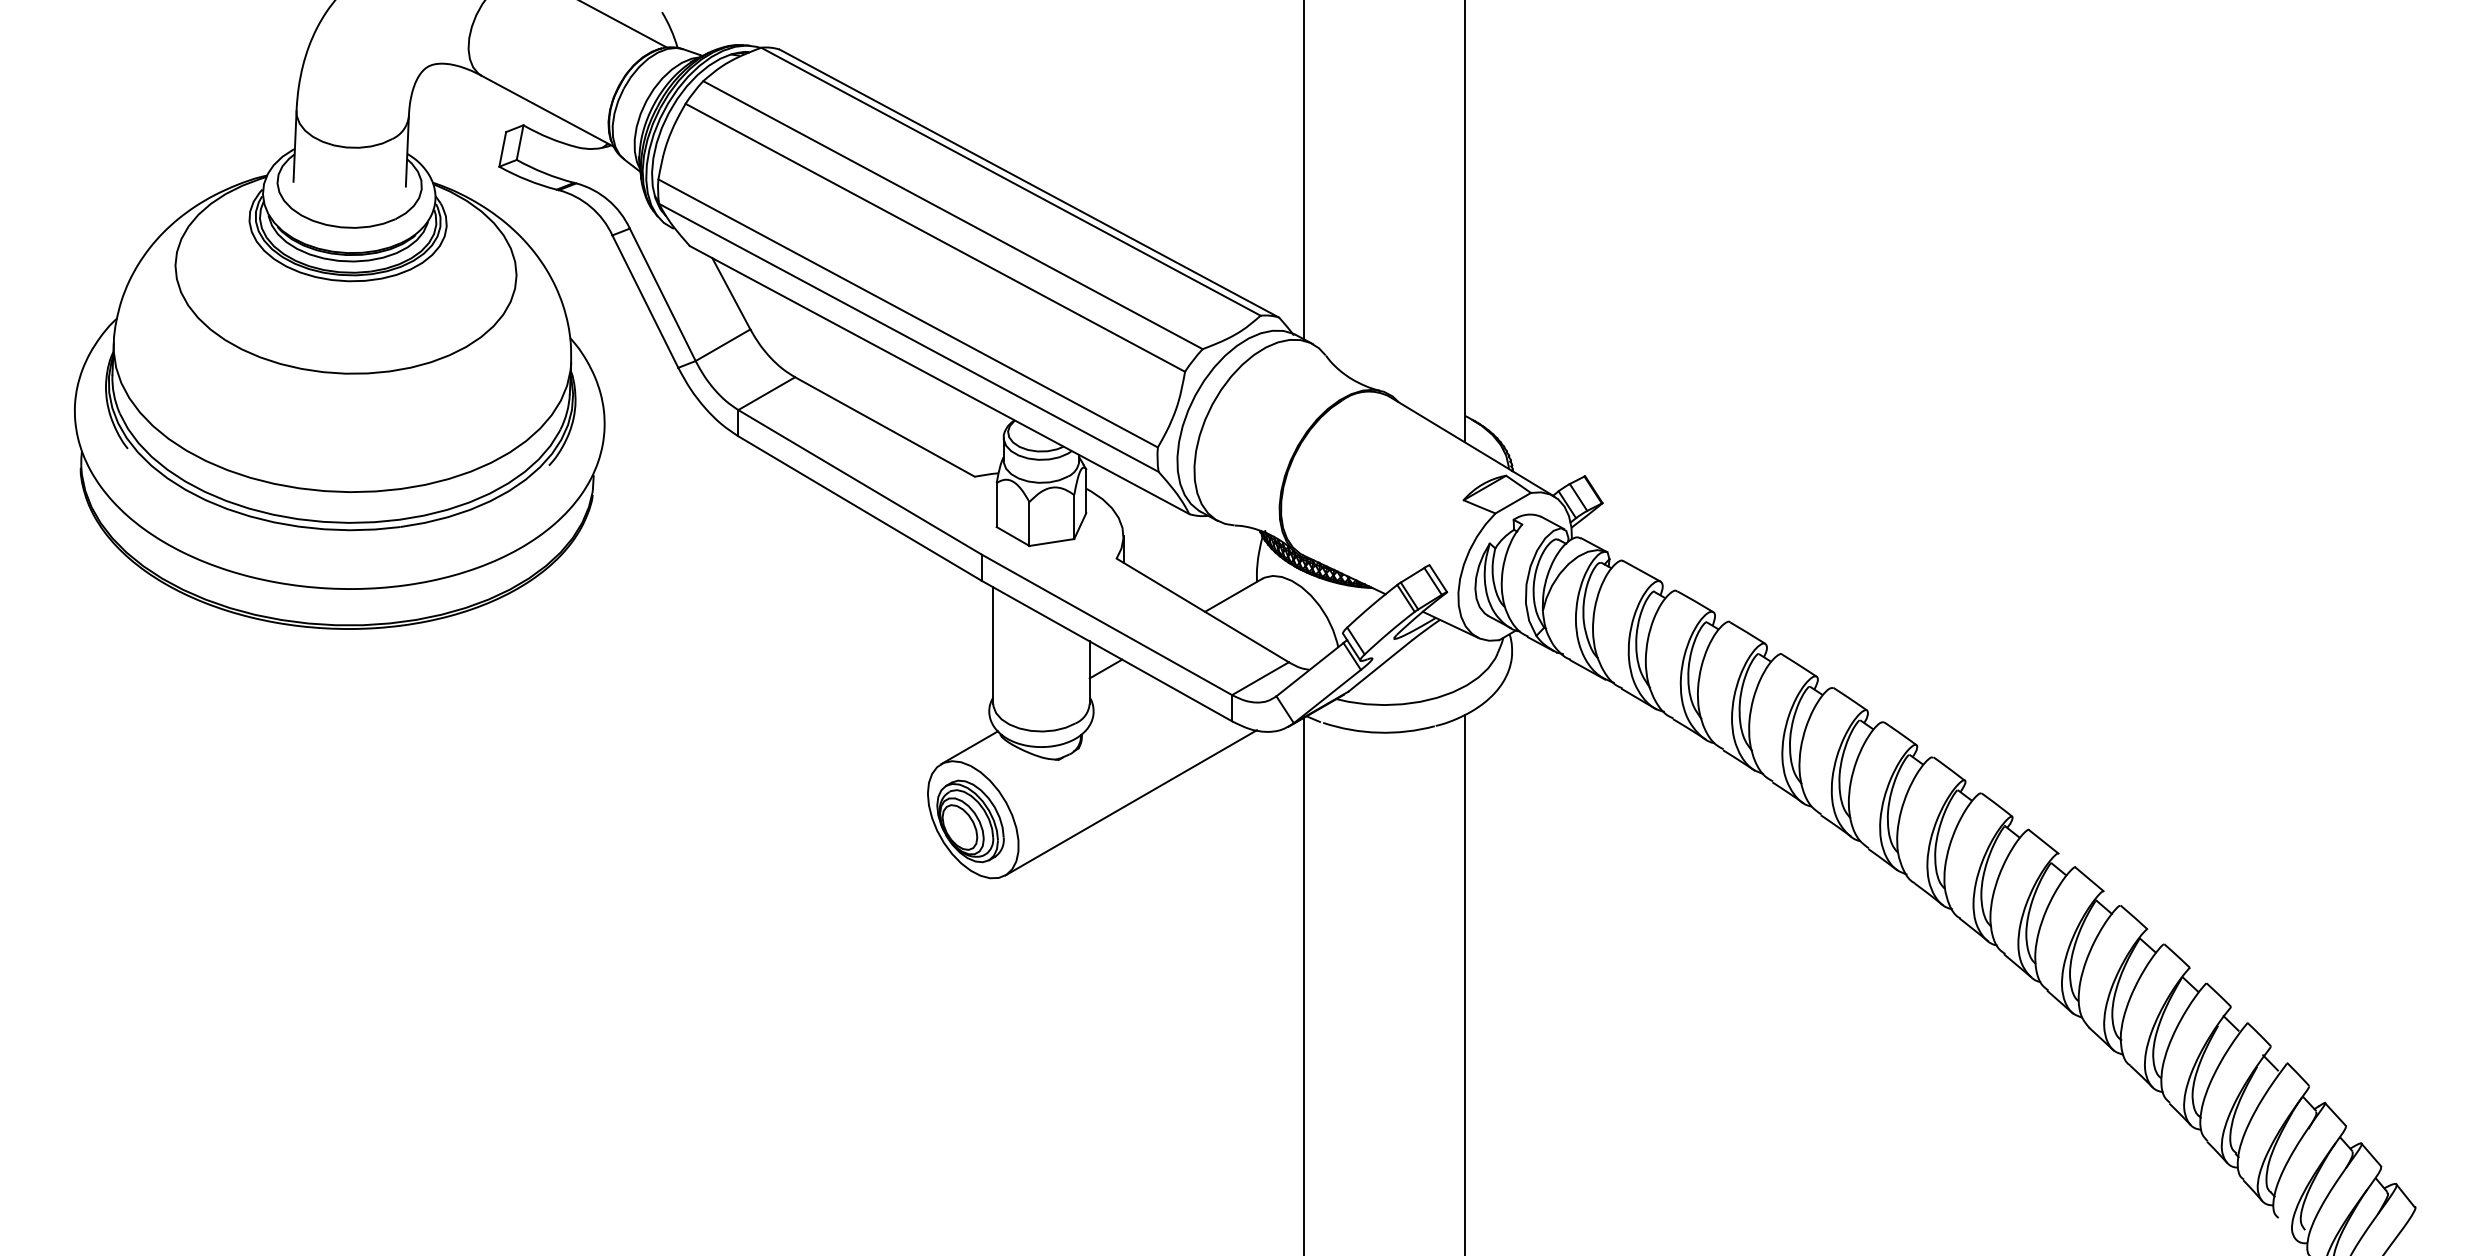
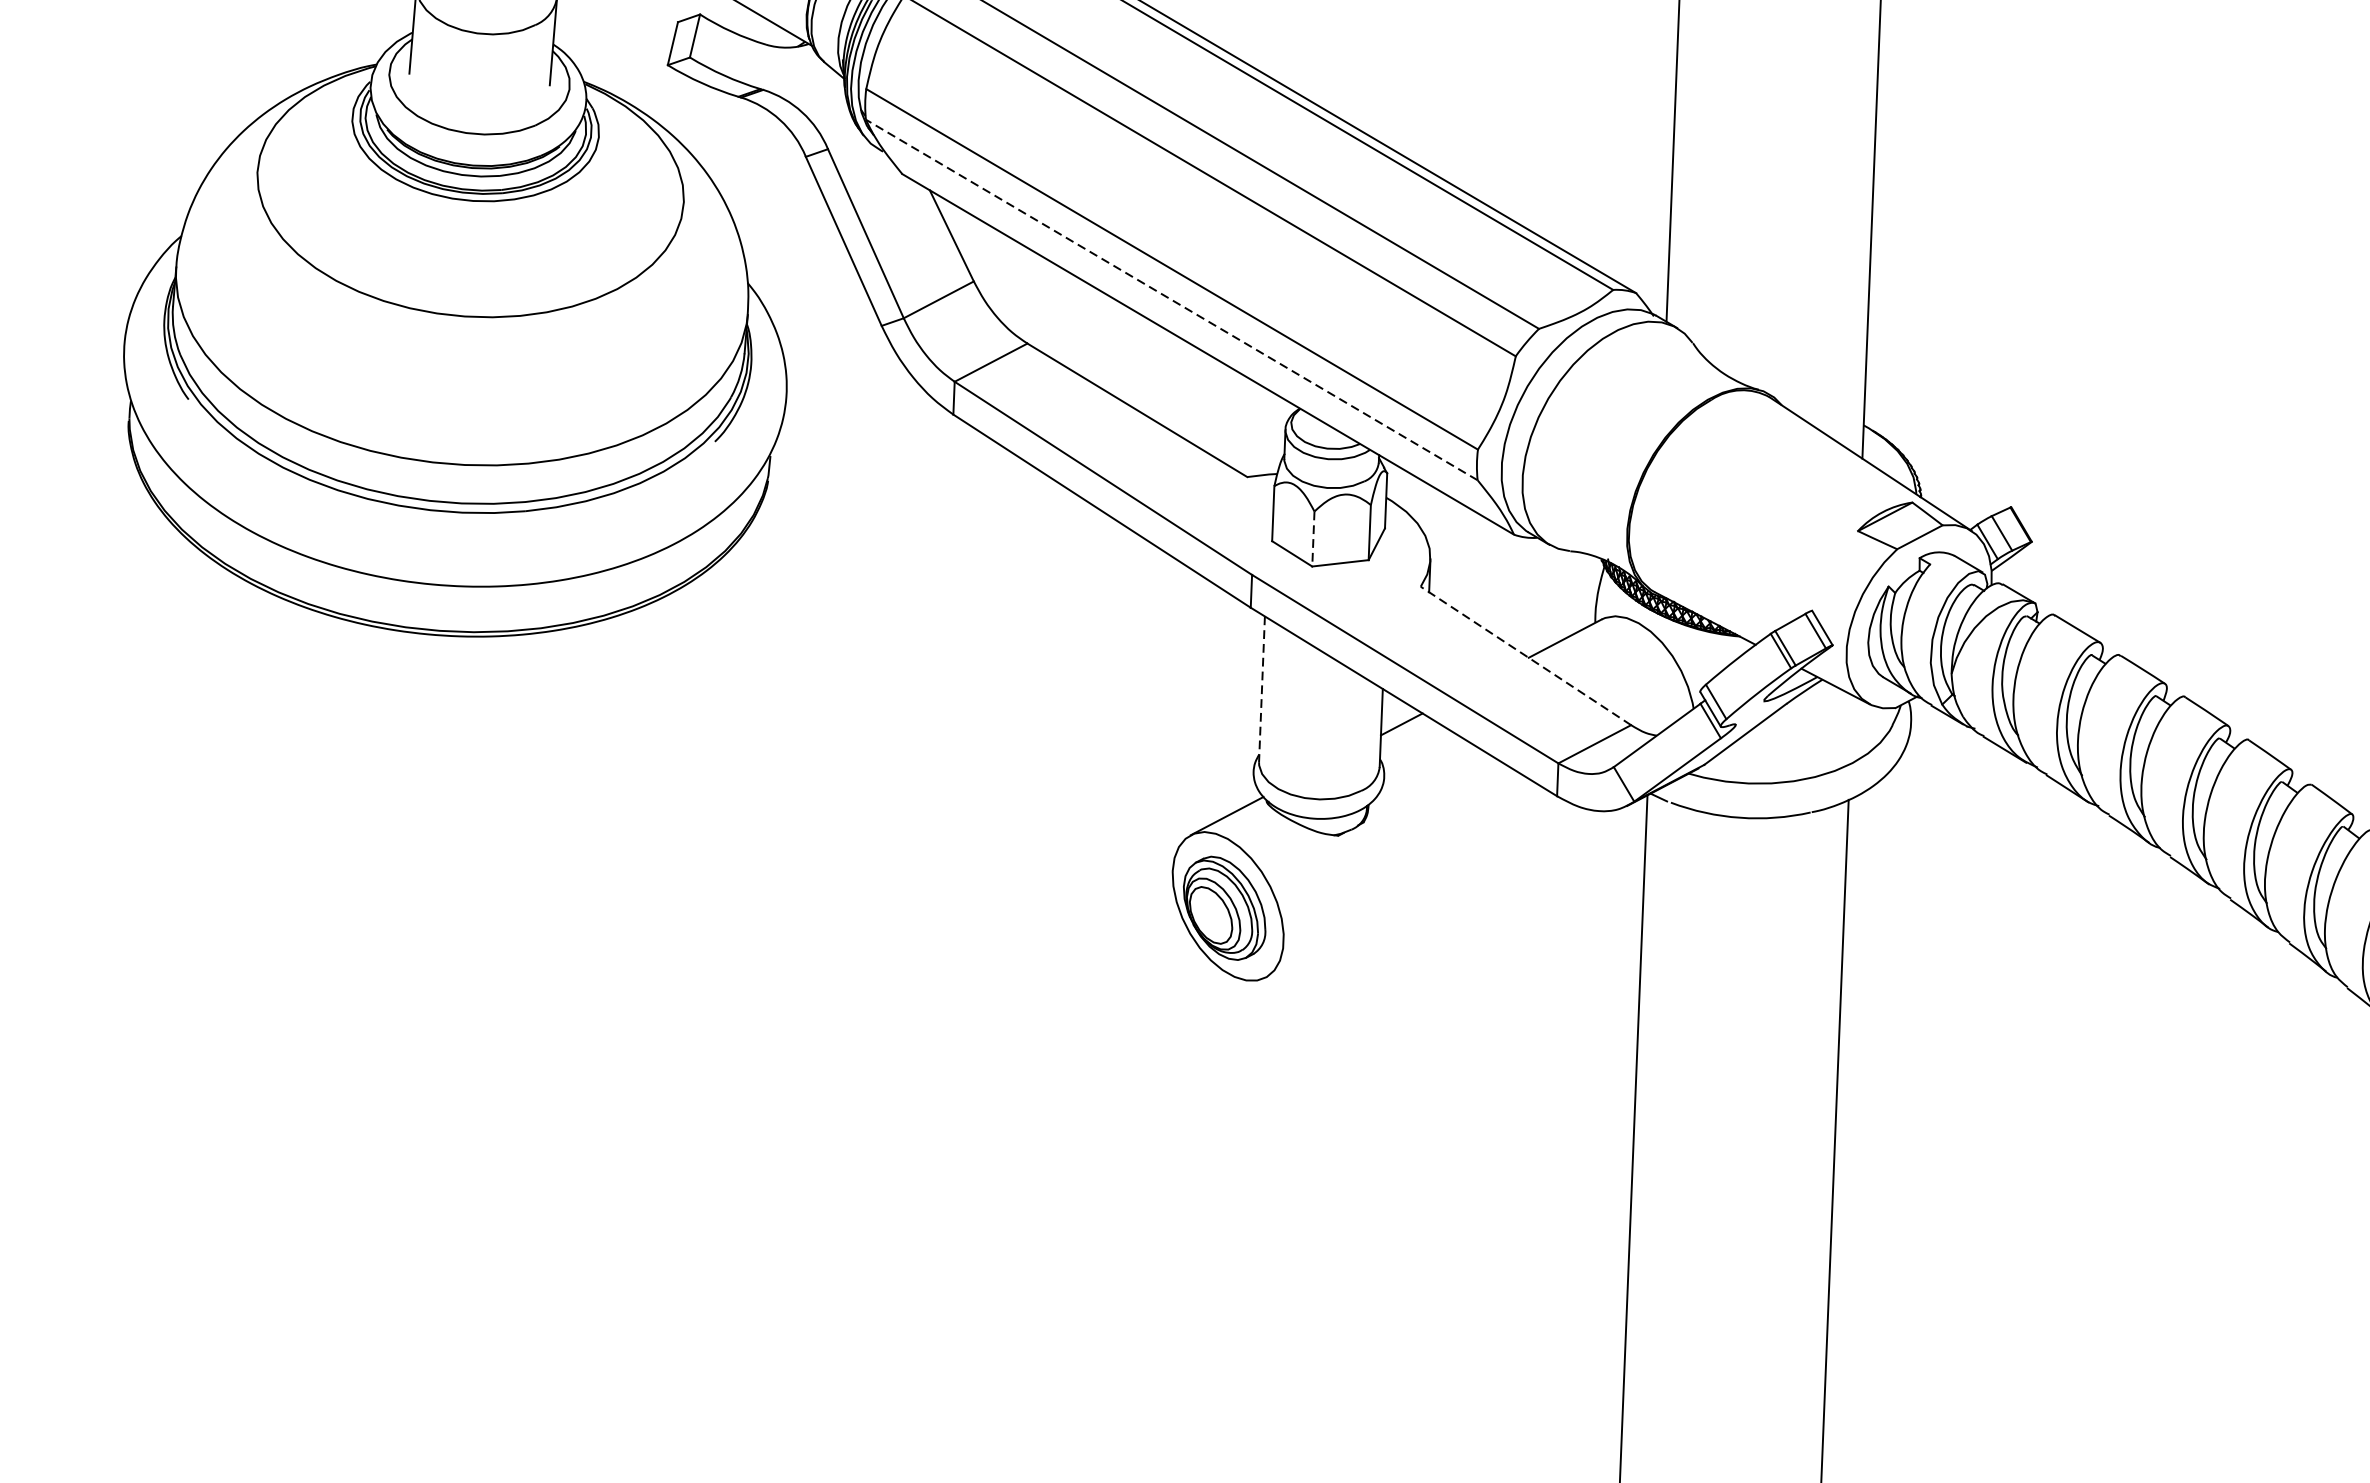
line: (908, 337) -> (1171, 299), solid -> dashed
line: (1029, 524) -> (1313, 539), solid -> dashed
line: (1202, 610) -> (1525, 655), solid -> dashed
line: (993, 646) -> (1262, 690), solid -> dashed
line: (1130, 802) -> (1425, 892), removed

